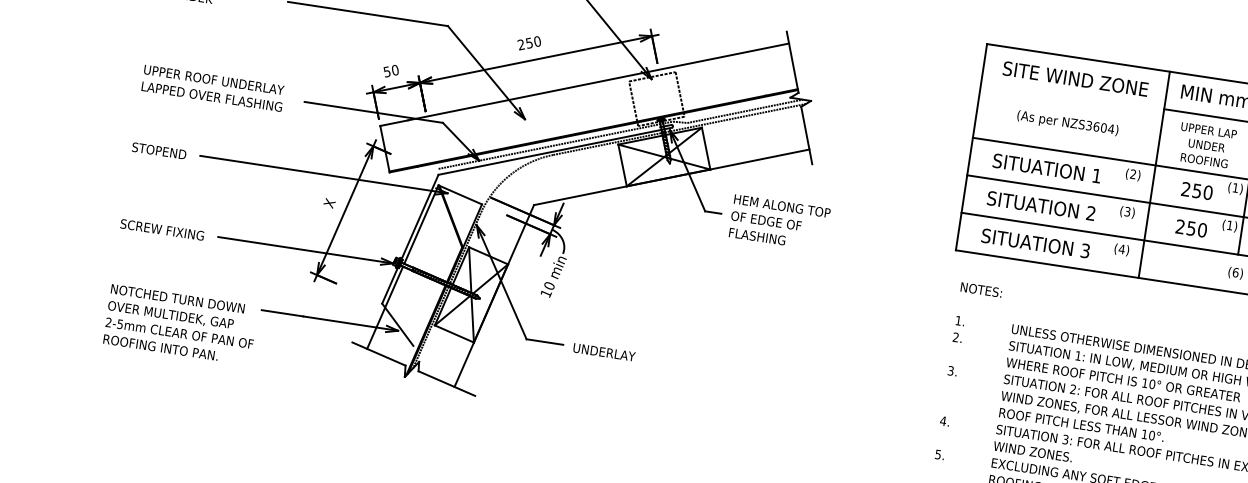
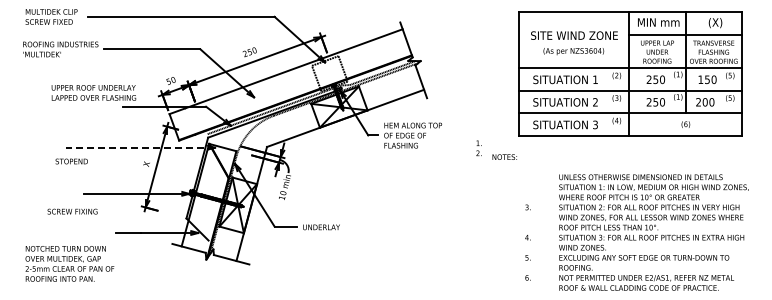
text: (1075, 78) -> (574, 35), moved
text: (212, 87) -> (93, 92), moved
text: (158, 150) -> (71, 161), moved
line: (323, 174) -> (140, 147), solid -> dashed
text: (162, 229) -> (72, 211), moved
text: (981, 288) -> (504, 156), moved
text: (180, 324) -> (69, 263), moved
text: (957, 329) -> (478, 148), moved

